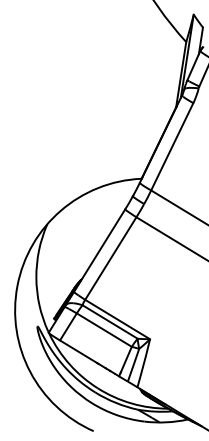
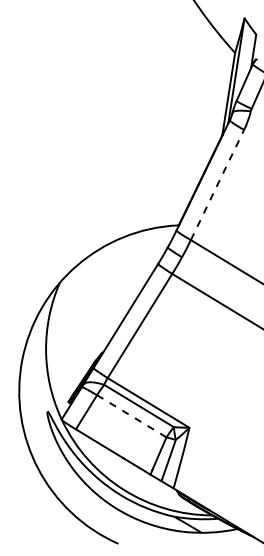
line: (172, 146) -> (217, 184), solid -> dashed
line: (104, 330) -> (131, 416), solid -> dashed

